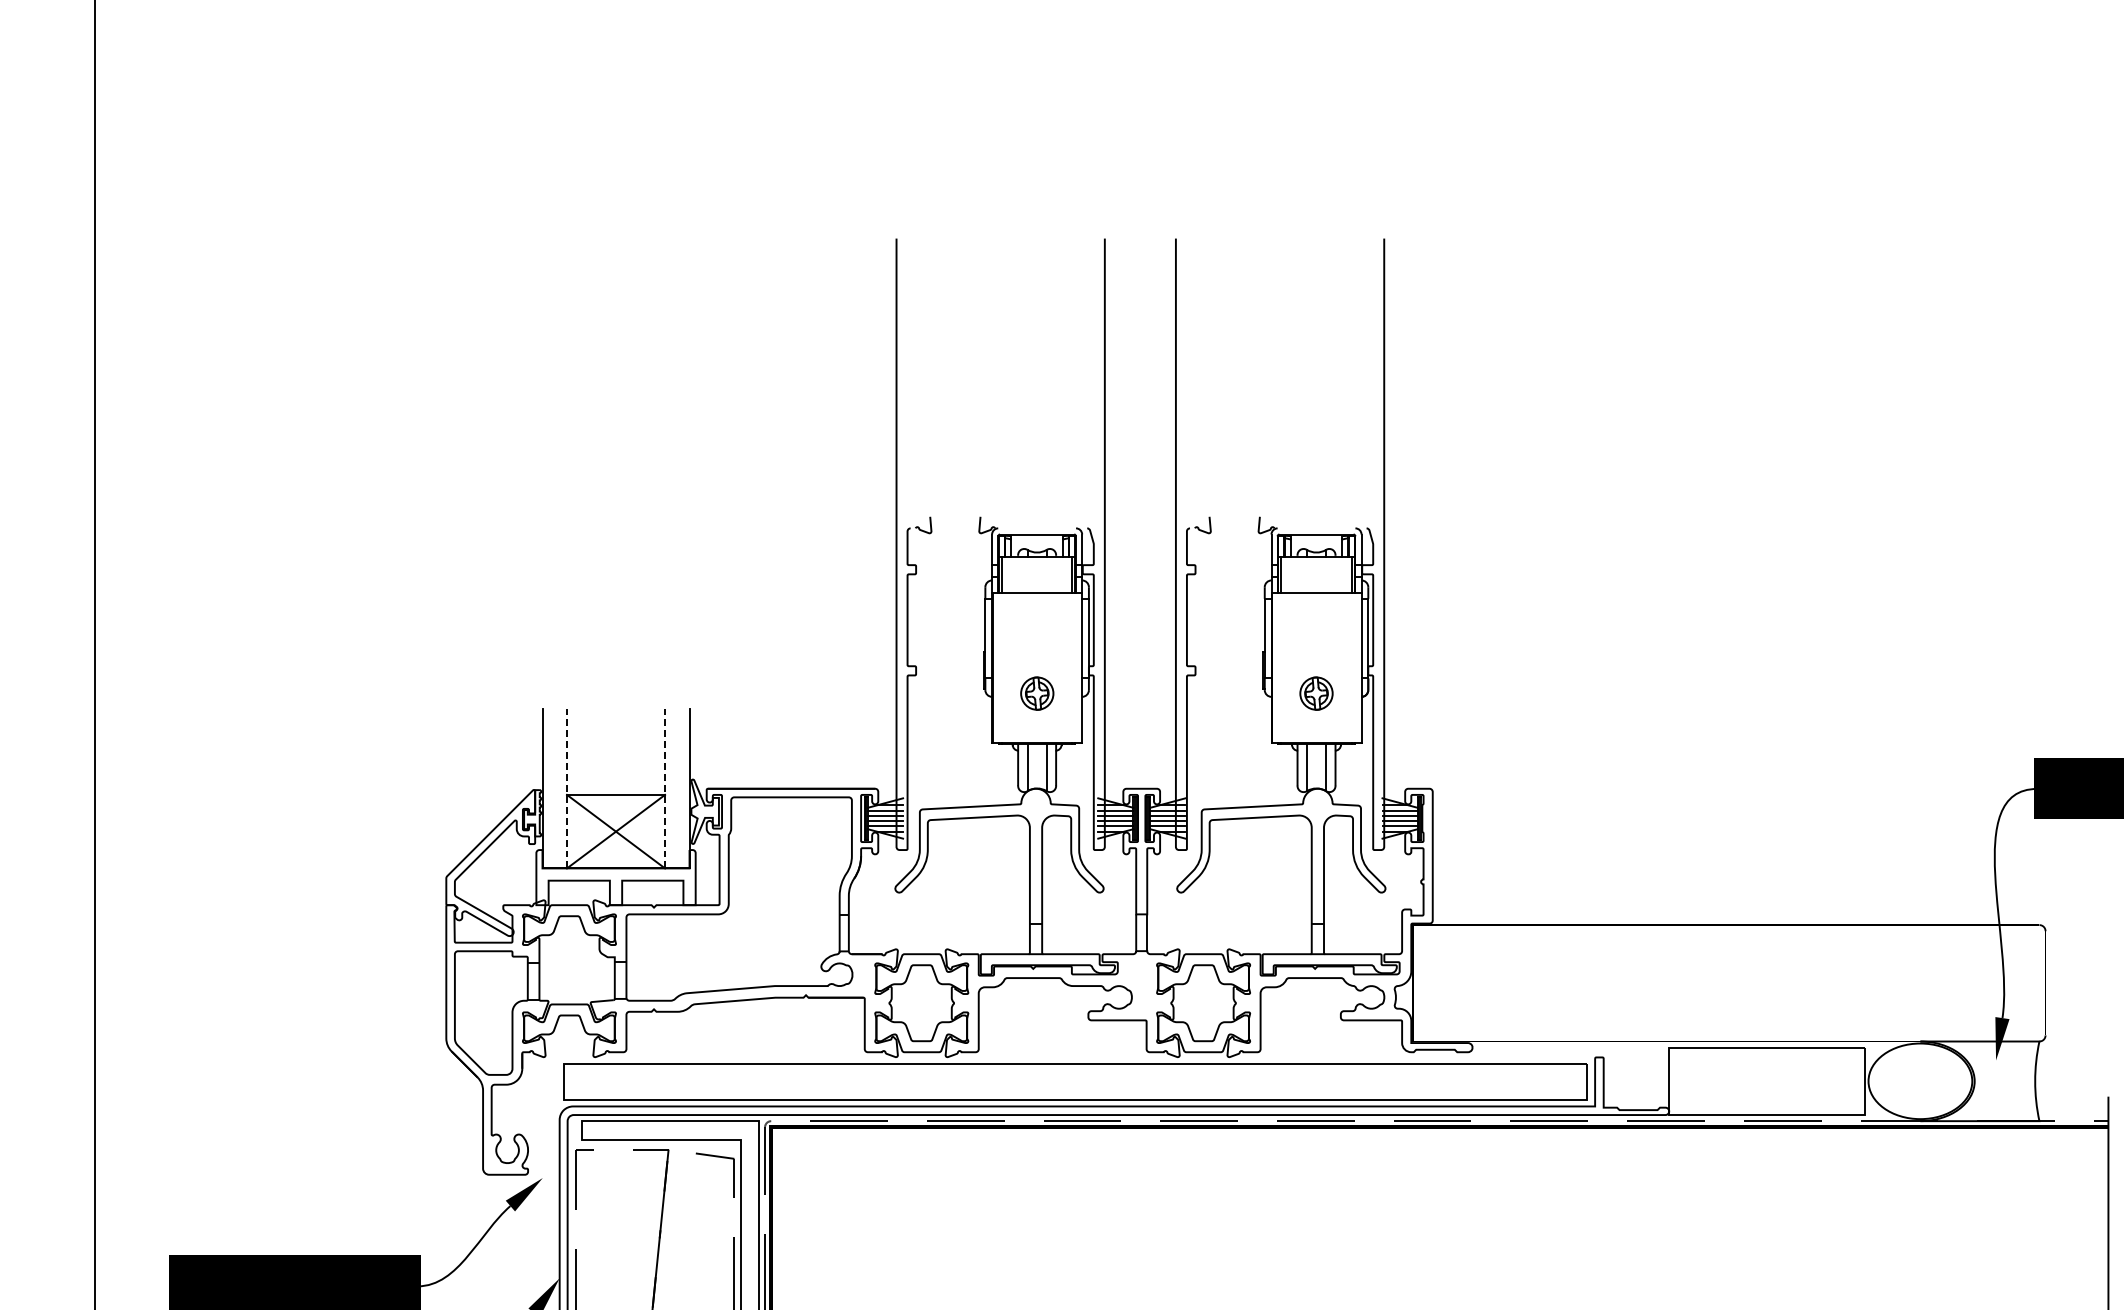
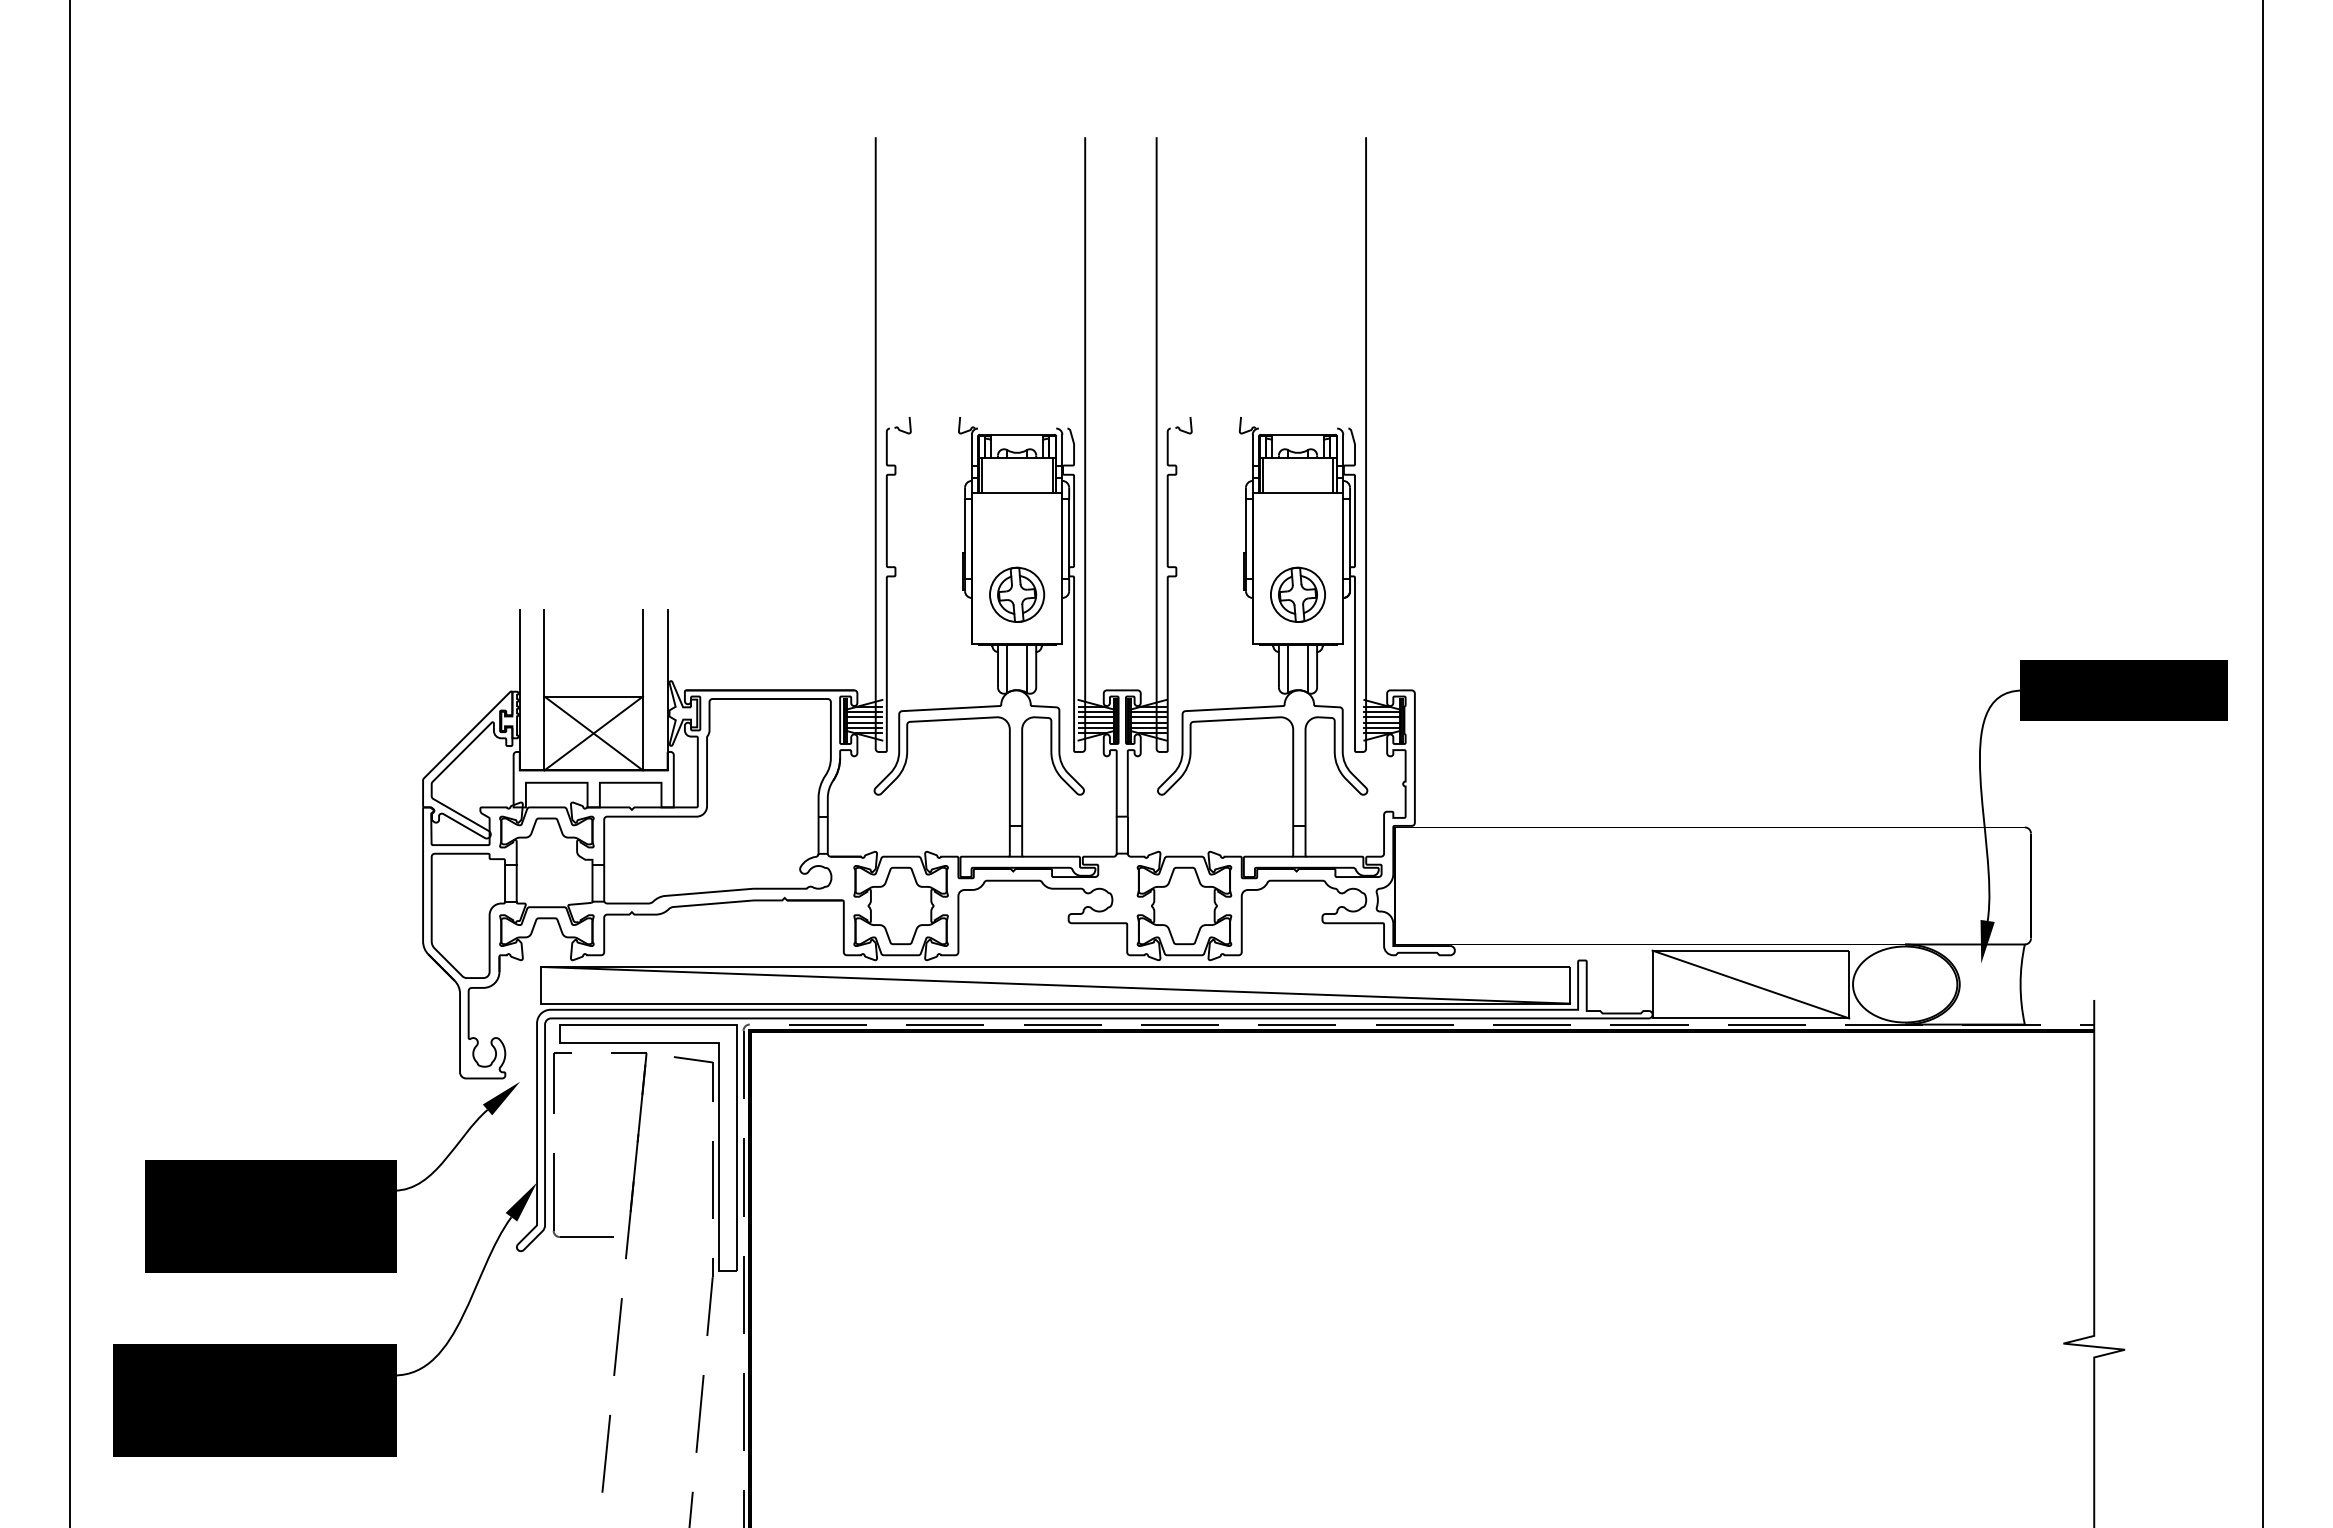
part: (1037, 693) -> (1017, 594), size x1.67
part: (1316, 693) -> (1297, 594), size x1.67
line: (567, 787) -> (544, 689), dashed -> solid
line: (665, 787) -> (643, 689), dashed -> solid
line: (1075, 1081) -> (1055, 984), added
line: (1766, 1081) -> (1750, 984), added

